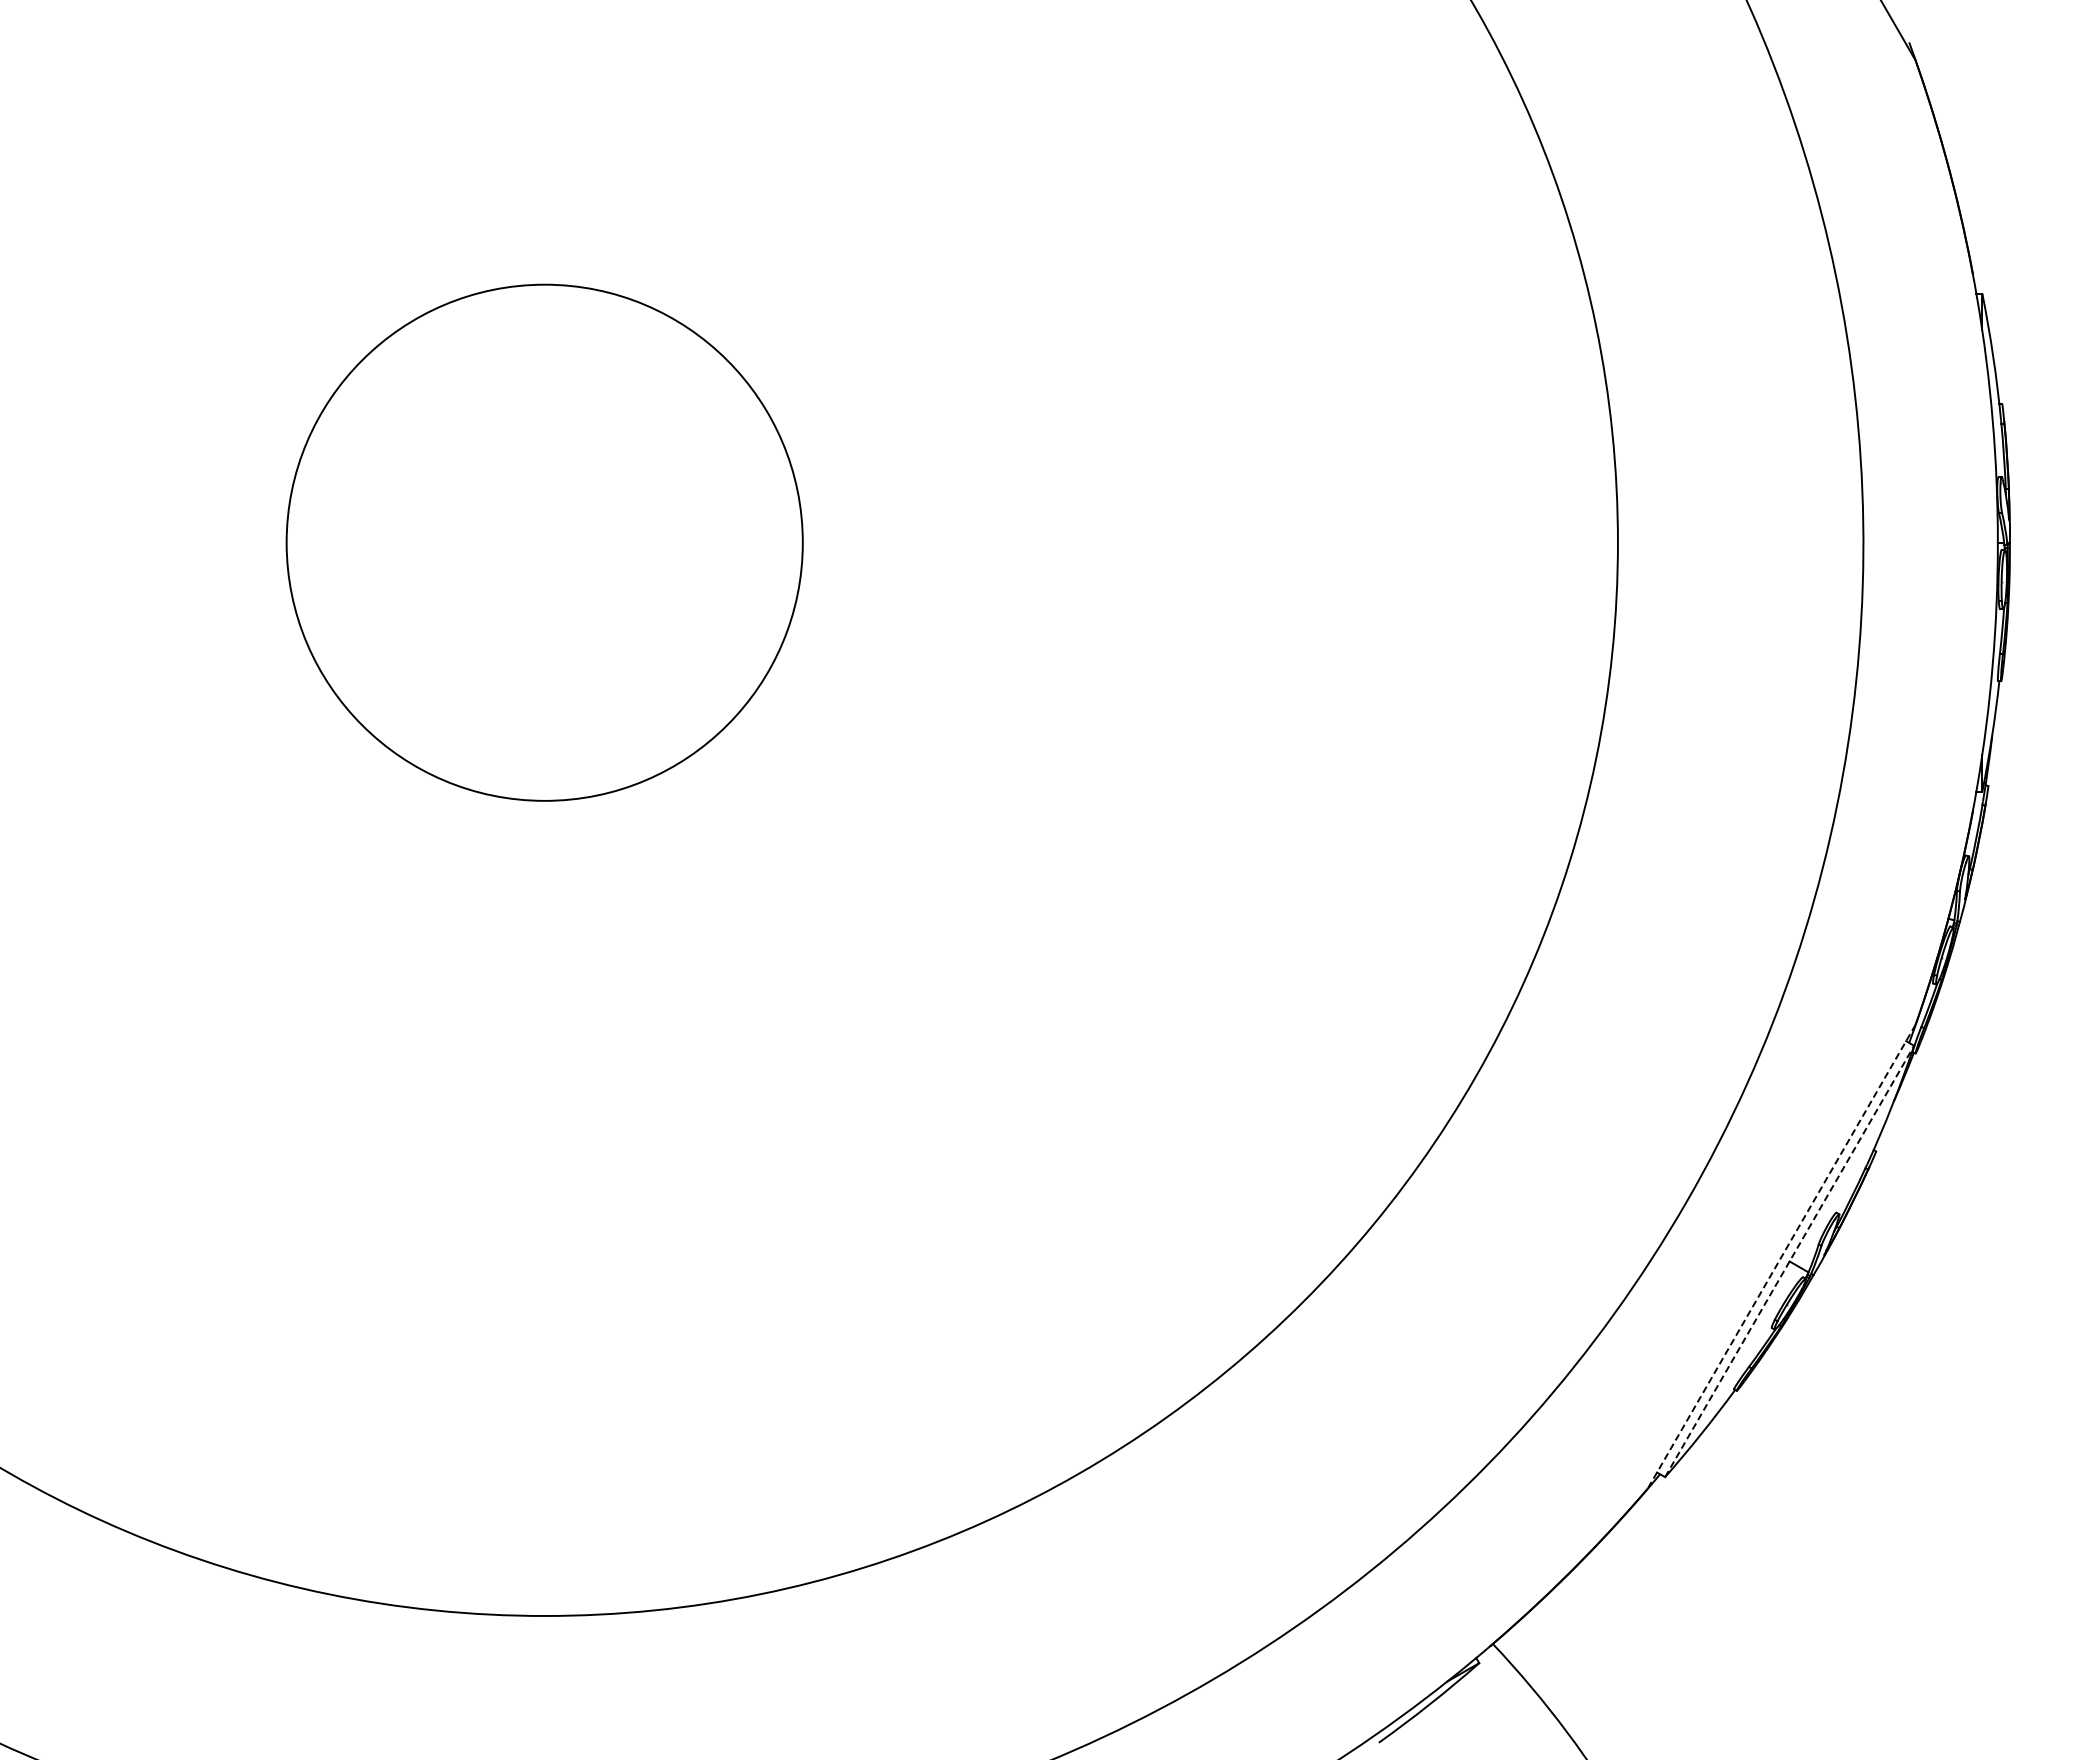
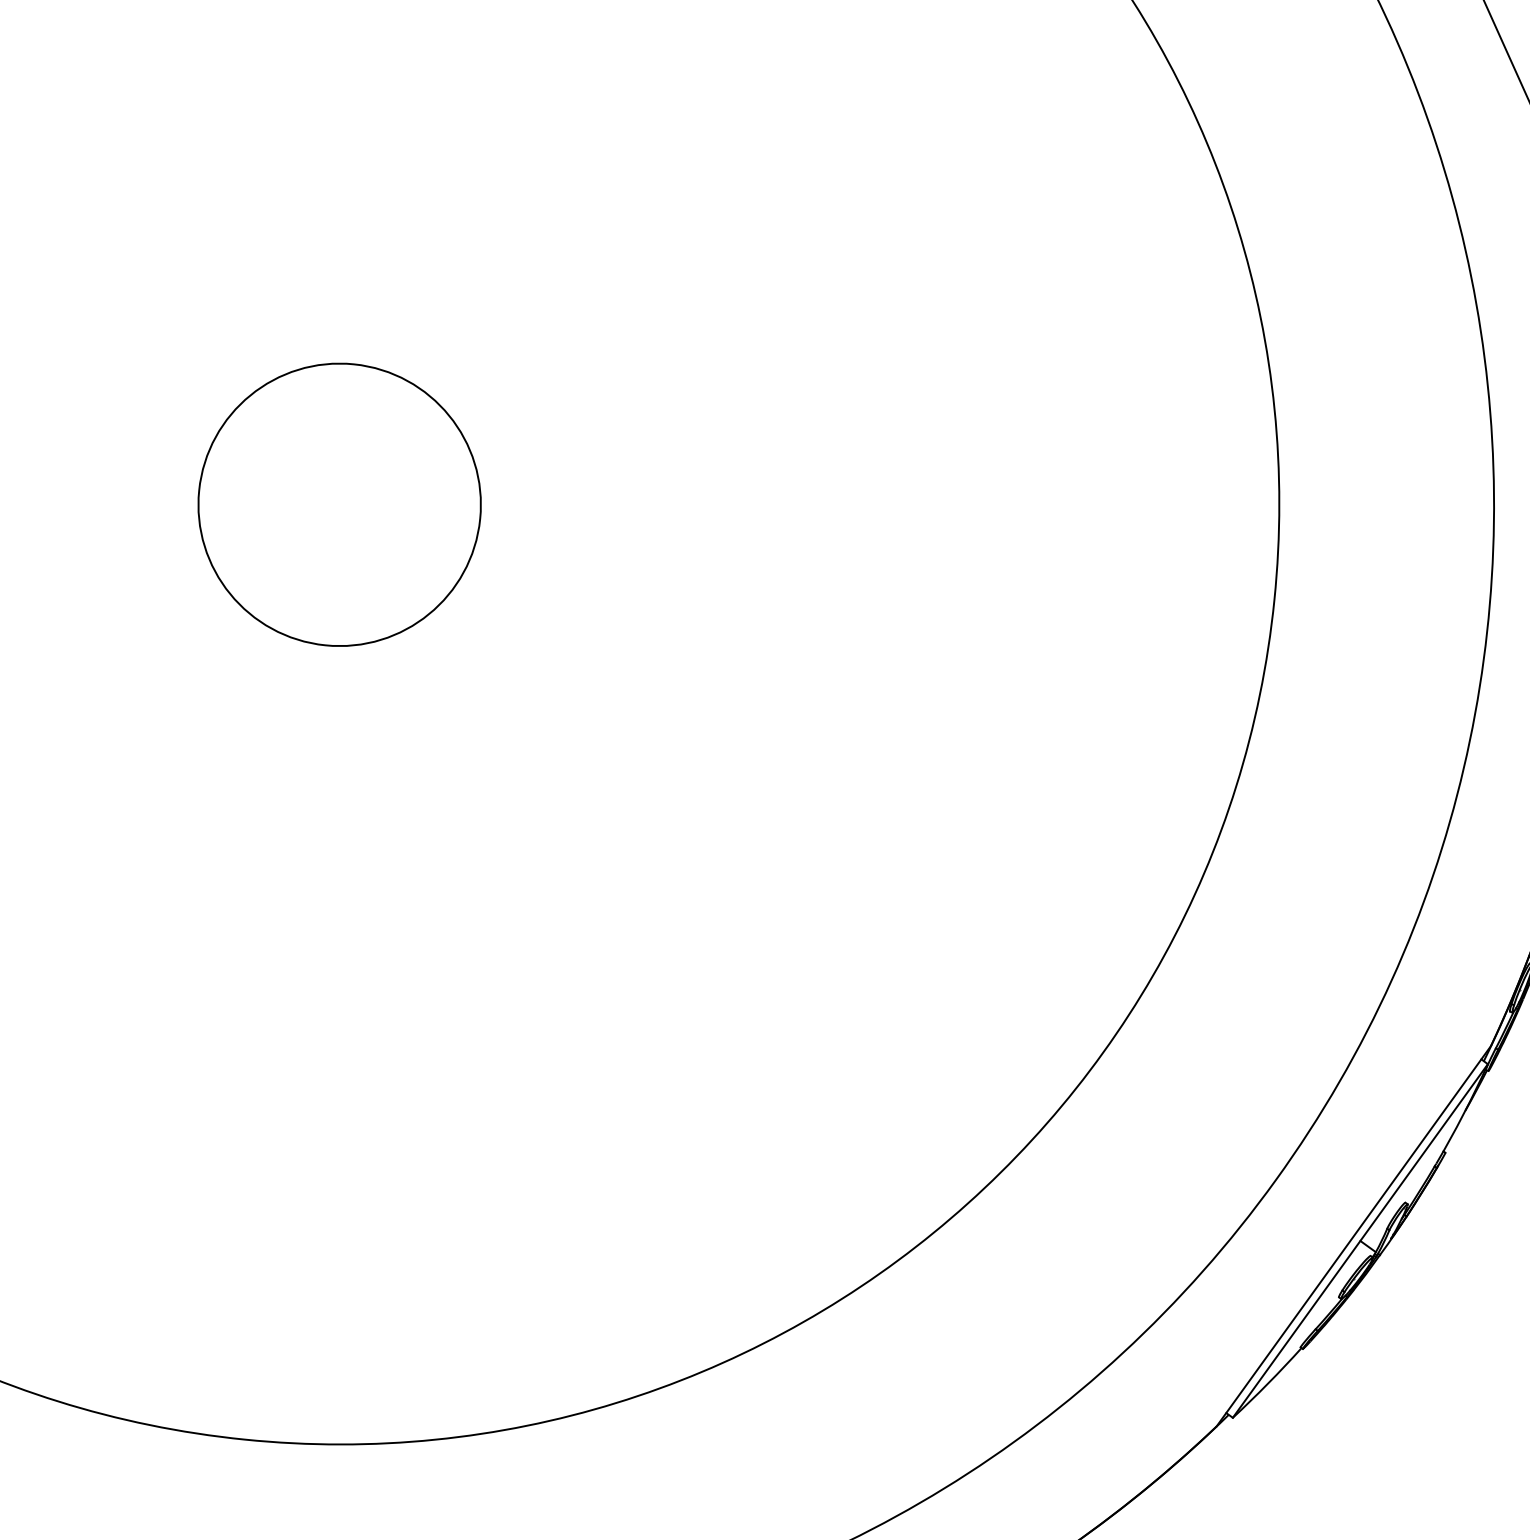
circle: (544, 542) -> (339, 504), size x0.62
line: (1781, 1257) -> (1353, 1236), dashed -> solid
line: (1789, 1261) -> (1360, 1240), dashed -> solid

